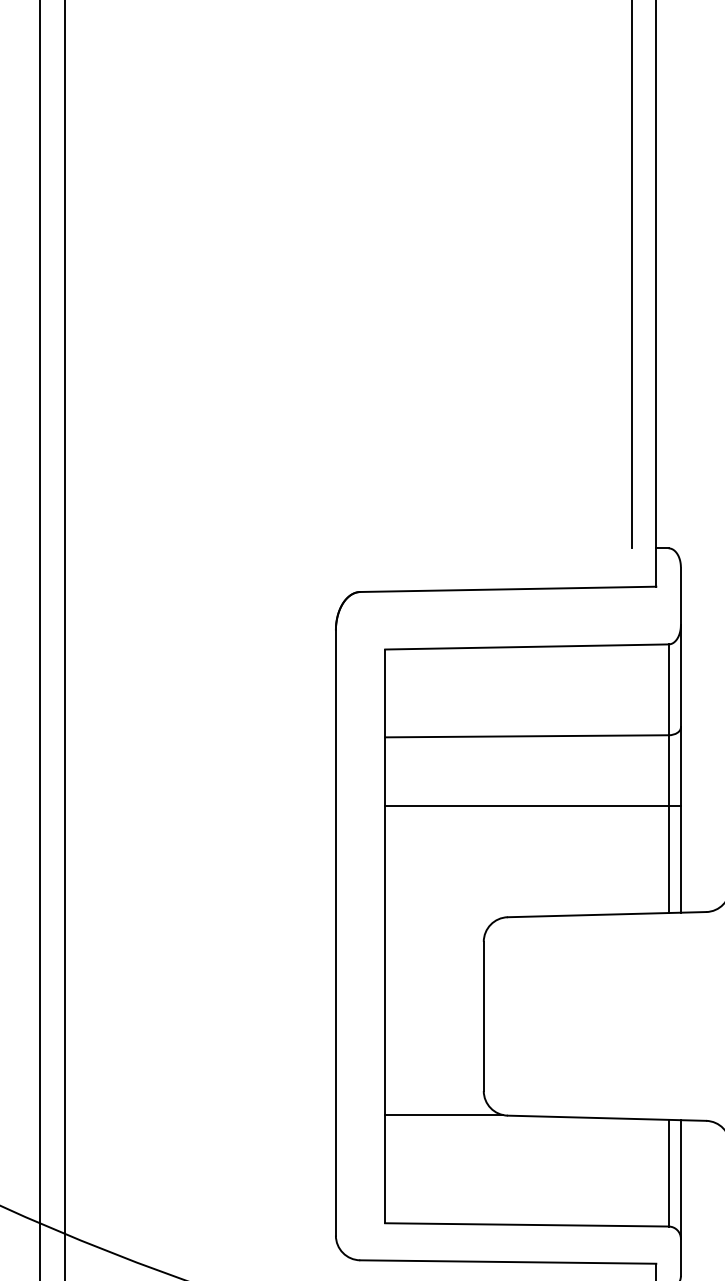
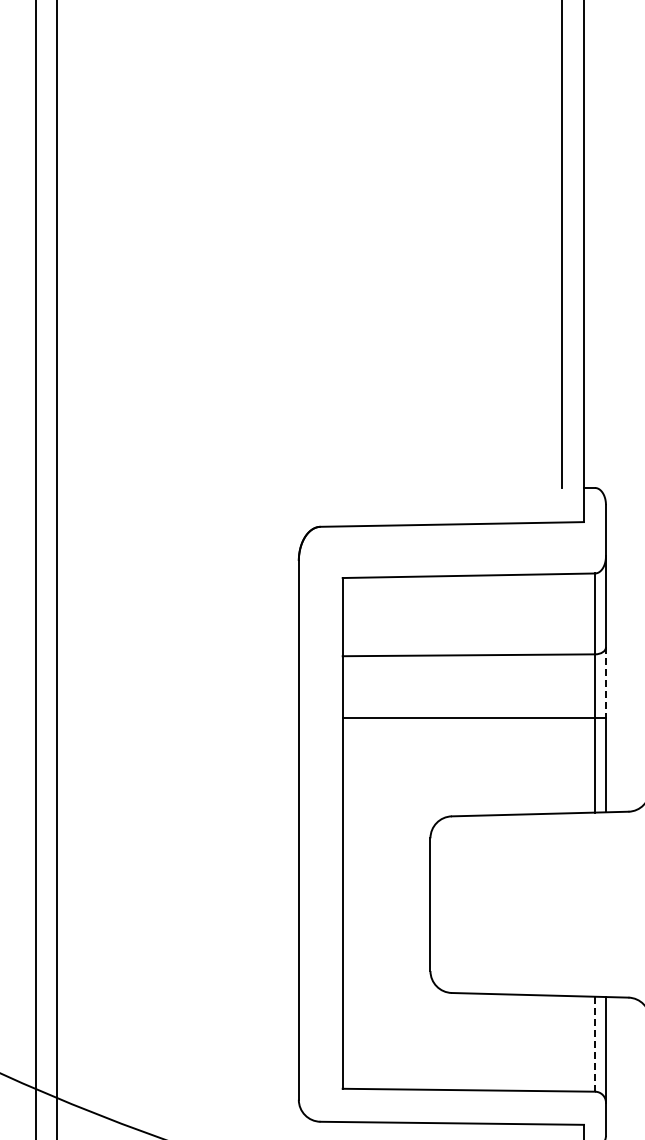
line: (680, 767) -> (605, 683), solid -> dashed
line: (443, 1115) -> (394, 992), removed
line: (669, 1173) -> (595, 1044), solid -> dashed

